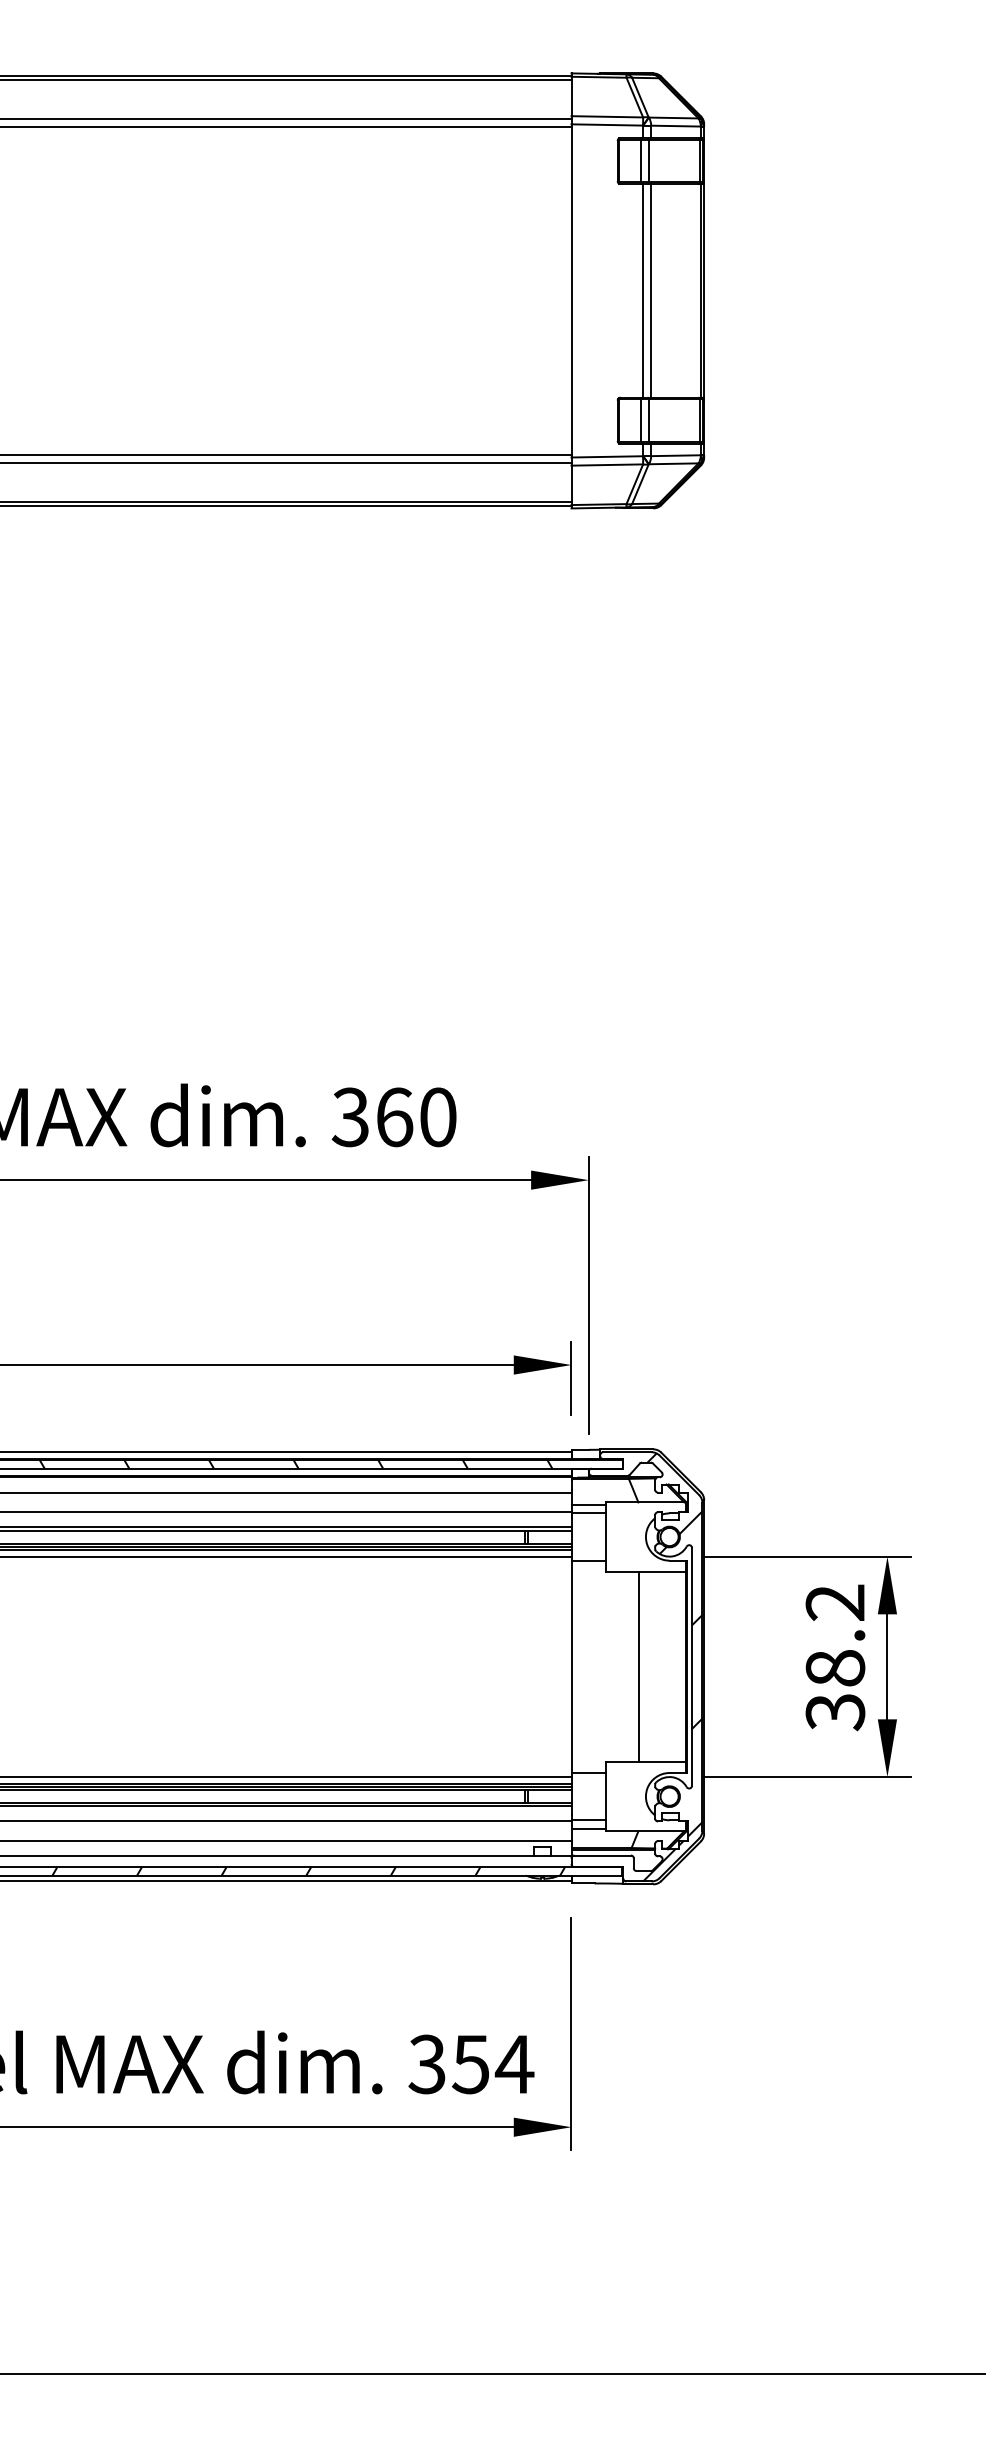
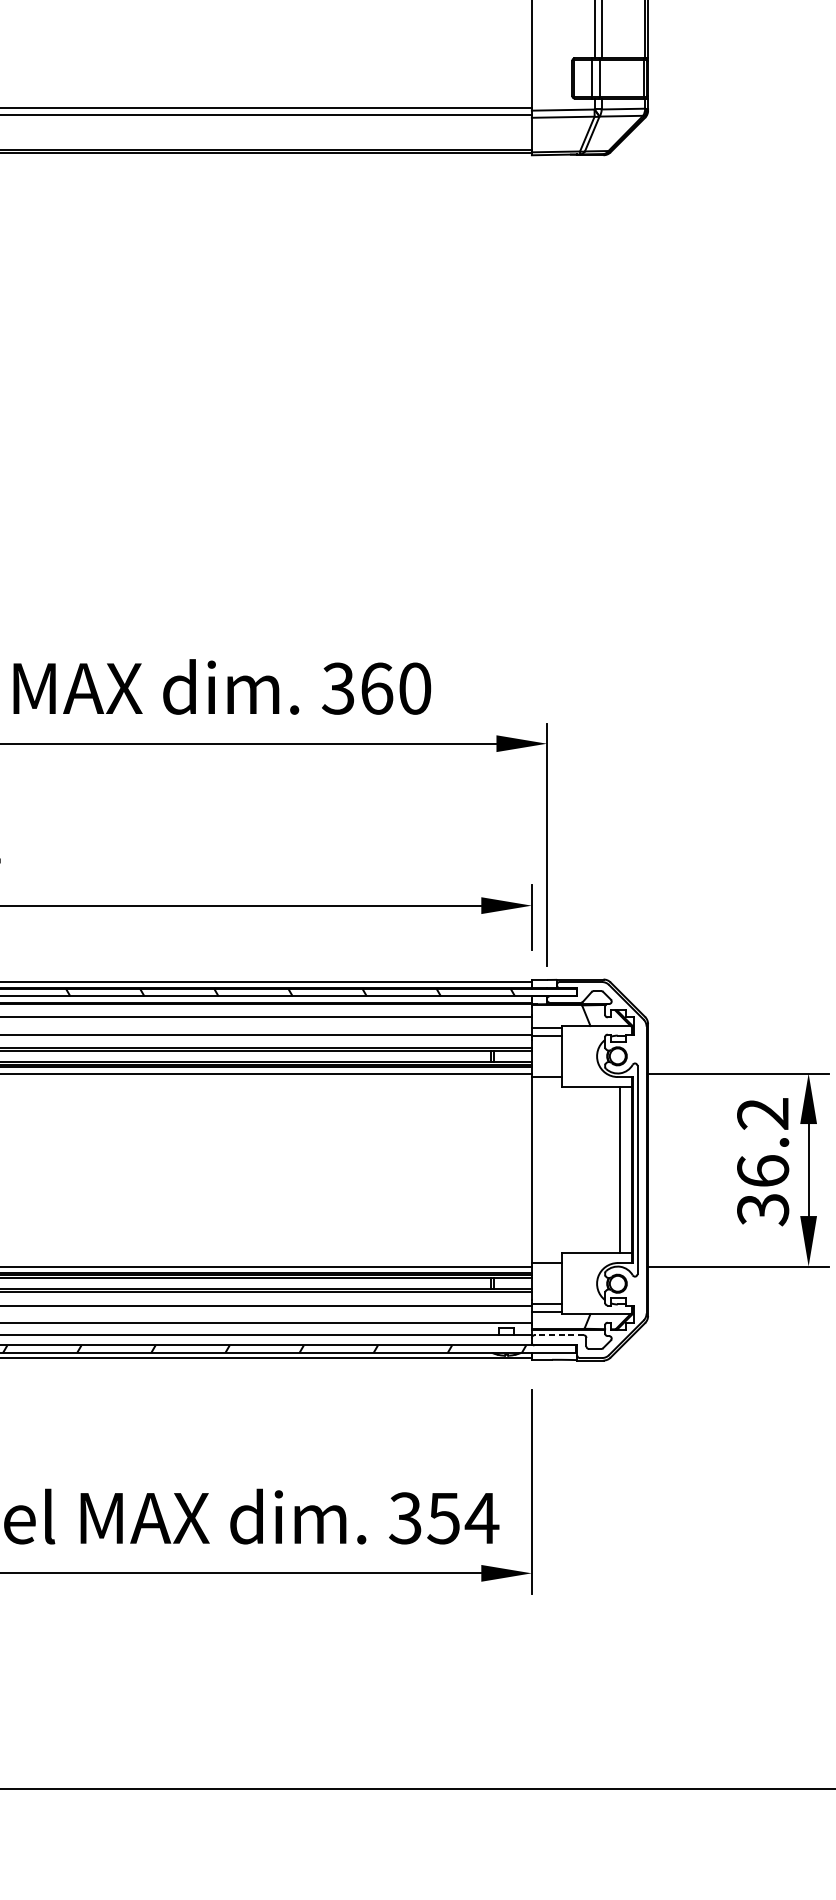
line: (639, 1666) -> (620, 1169), moved
hatch: (672, 1667) -> (620, 1170), removed
text: (835, 1667) -> (763, 1170), 38.2 -> 36.2
line: (602, 1855) -> (559, 1335), solid -> dashed

